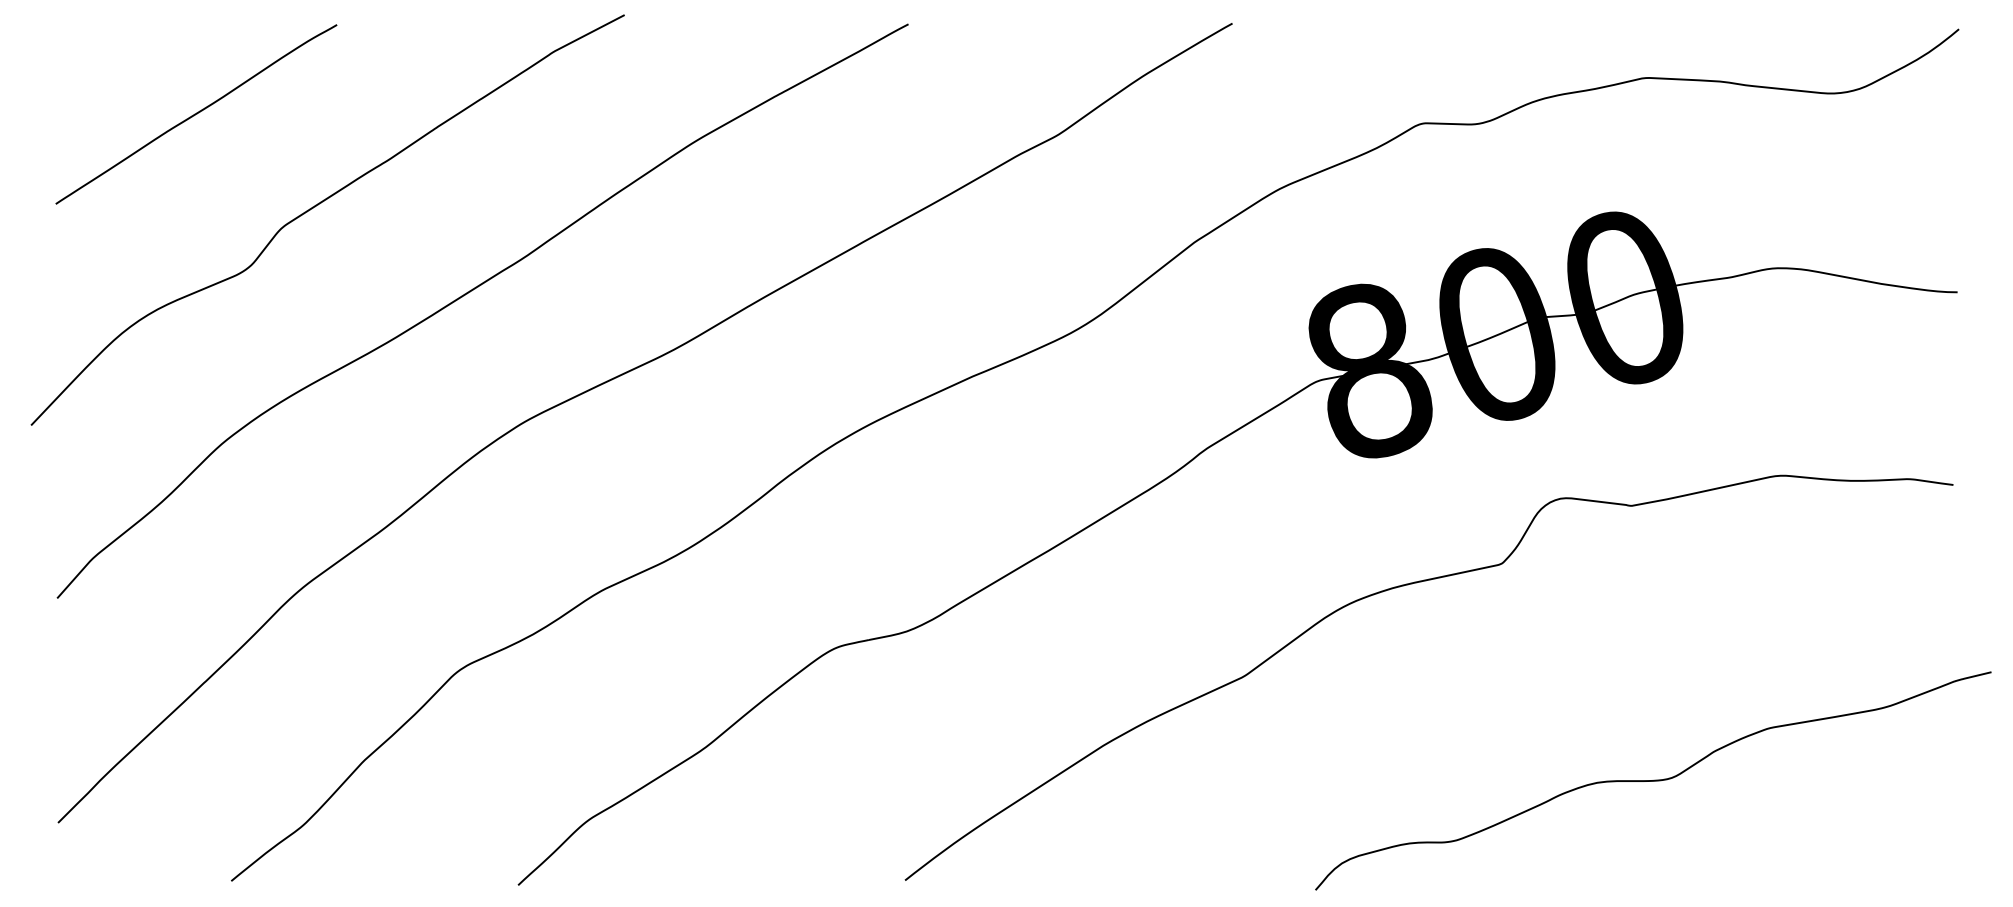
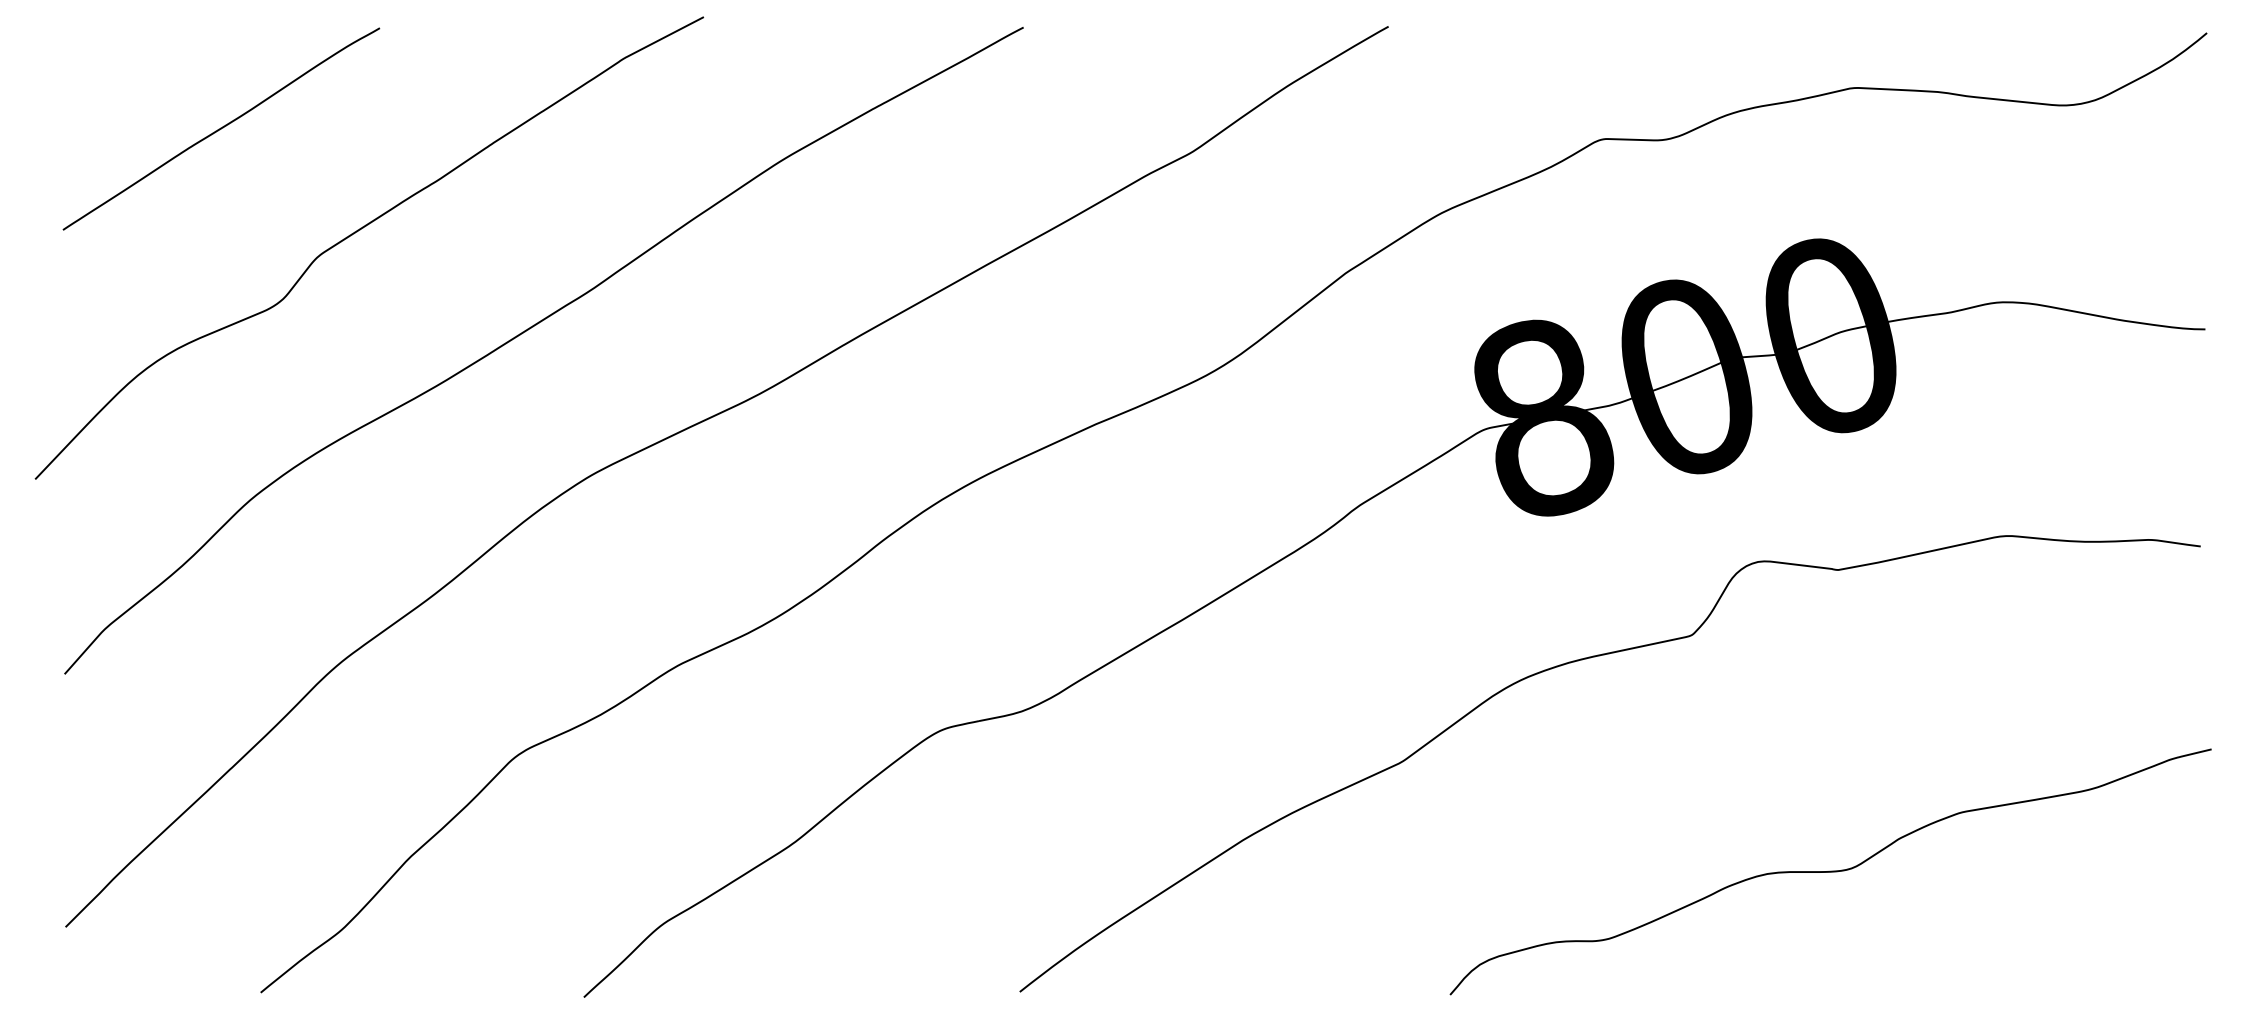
curve: (1653, 780) -> (1830, 871), moved

